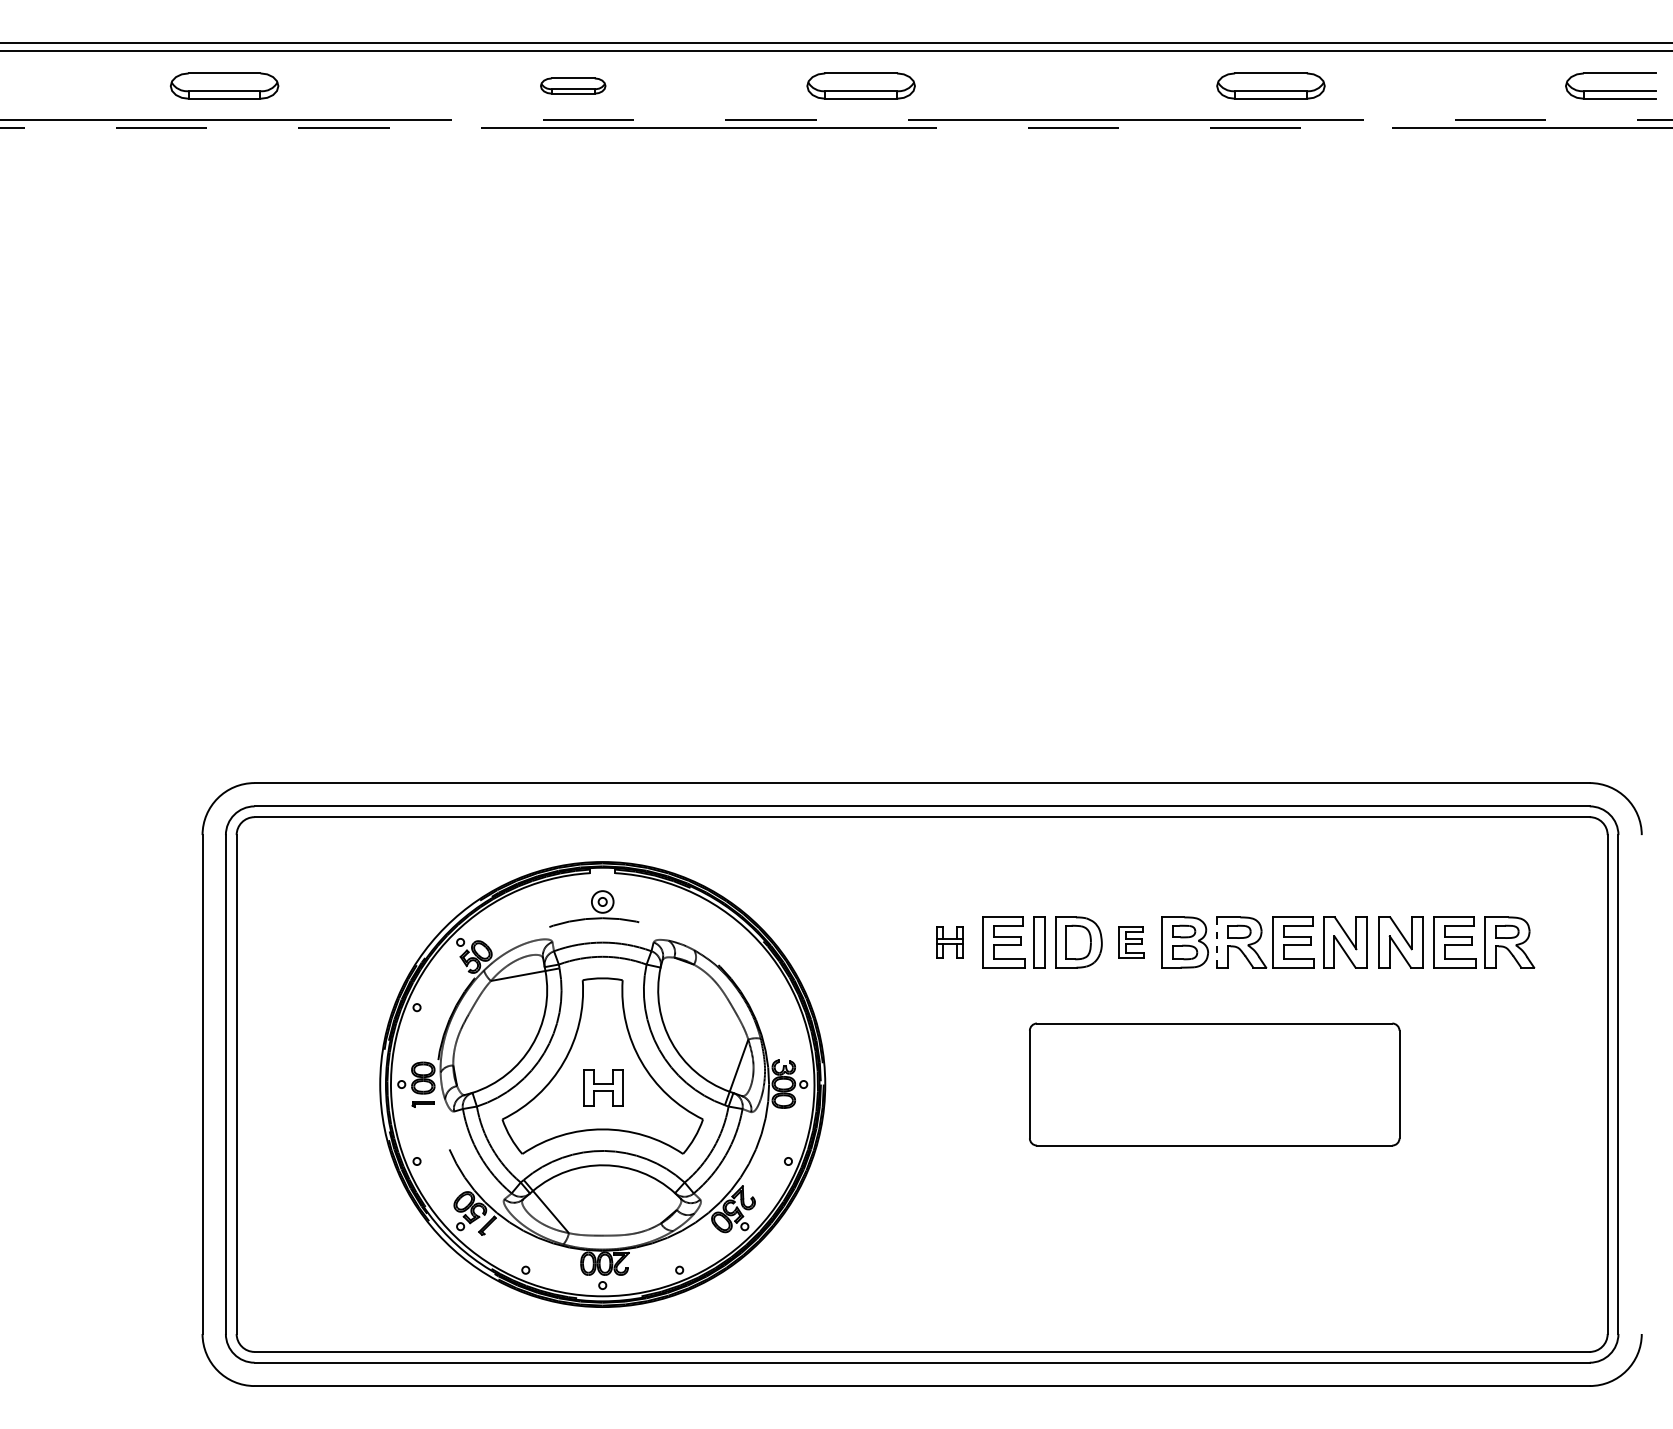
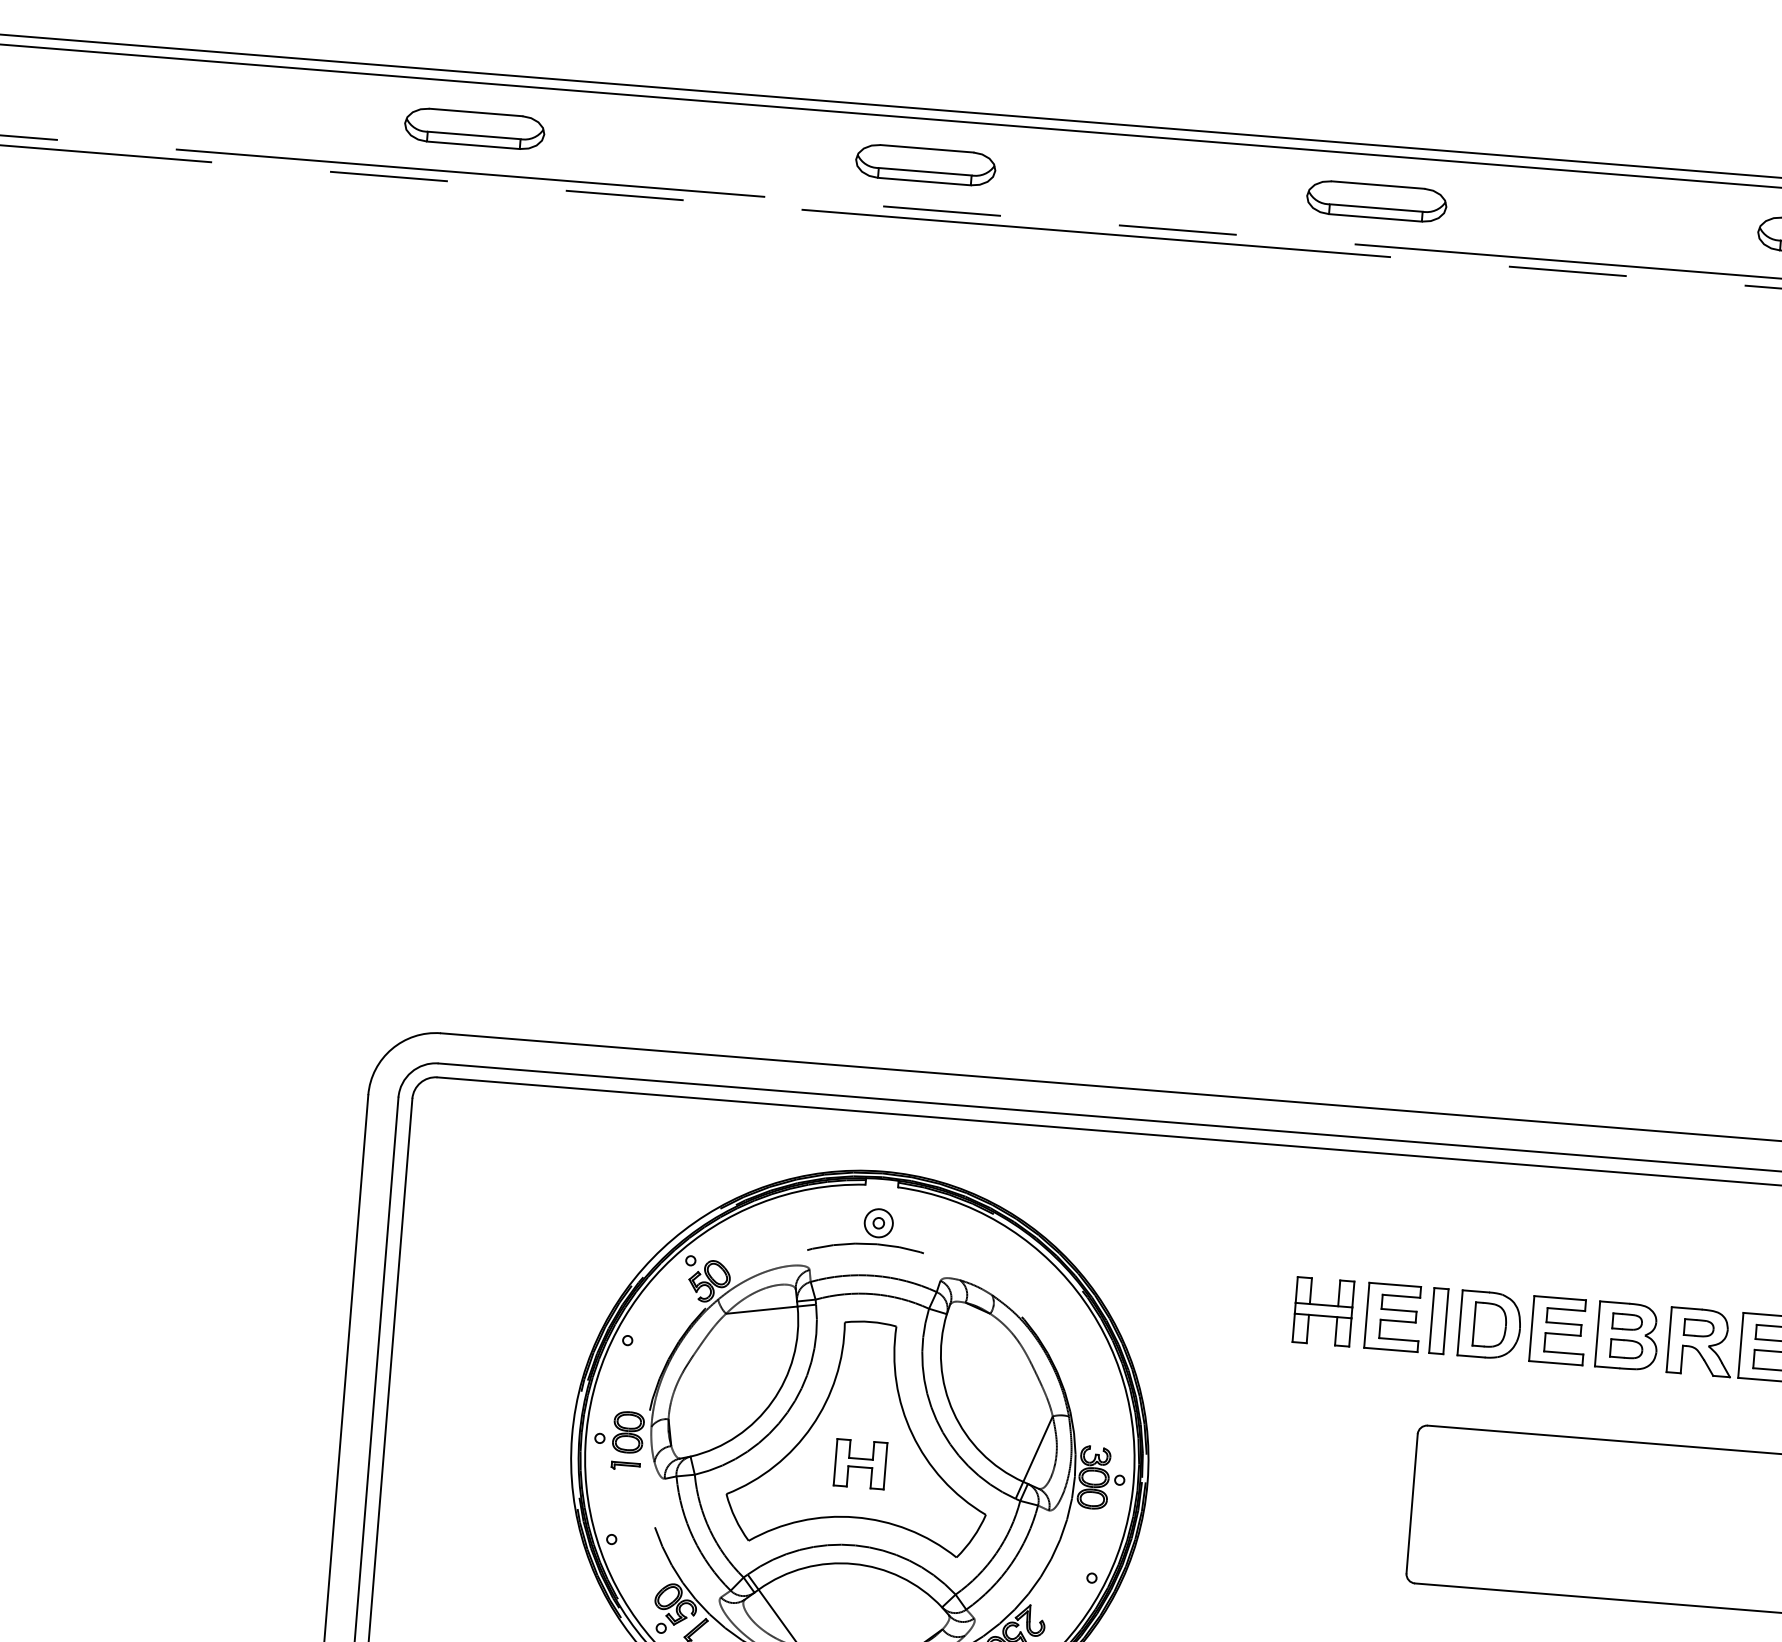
part: (572, 85) -> (924, 164), size x1.67
part: (860, 85) -> (1375, 200), moved
part: (949, 942) -> (1323, 1311), size x1.67
part: (1131, 942) -> (1558, 1330), size x1.67
line: (1217, 942) -> (1669, 1339), dashed -> solid

